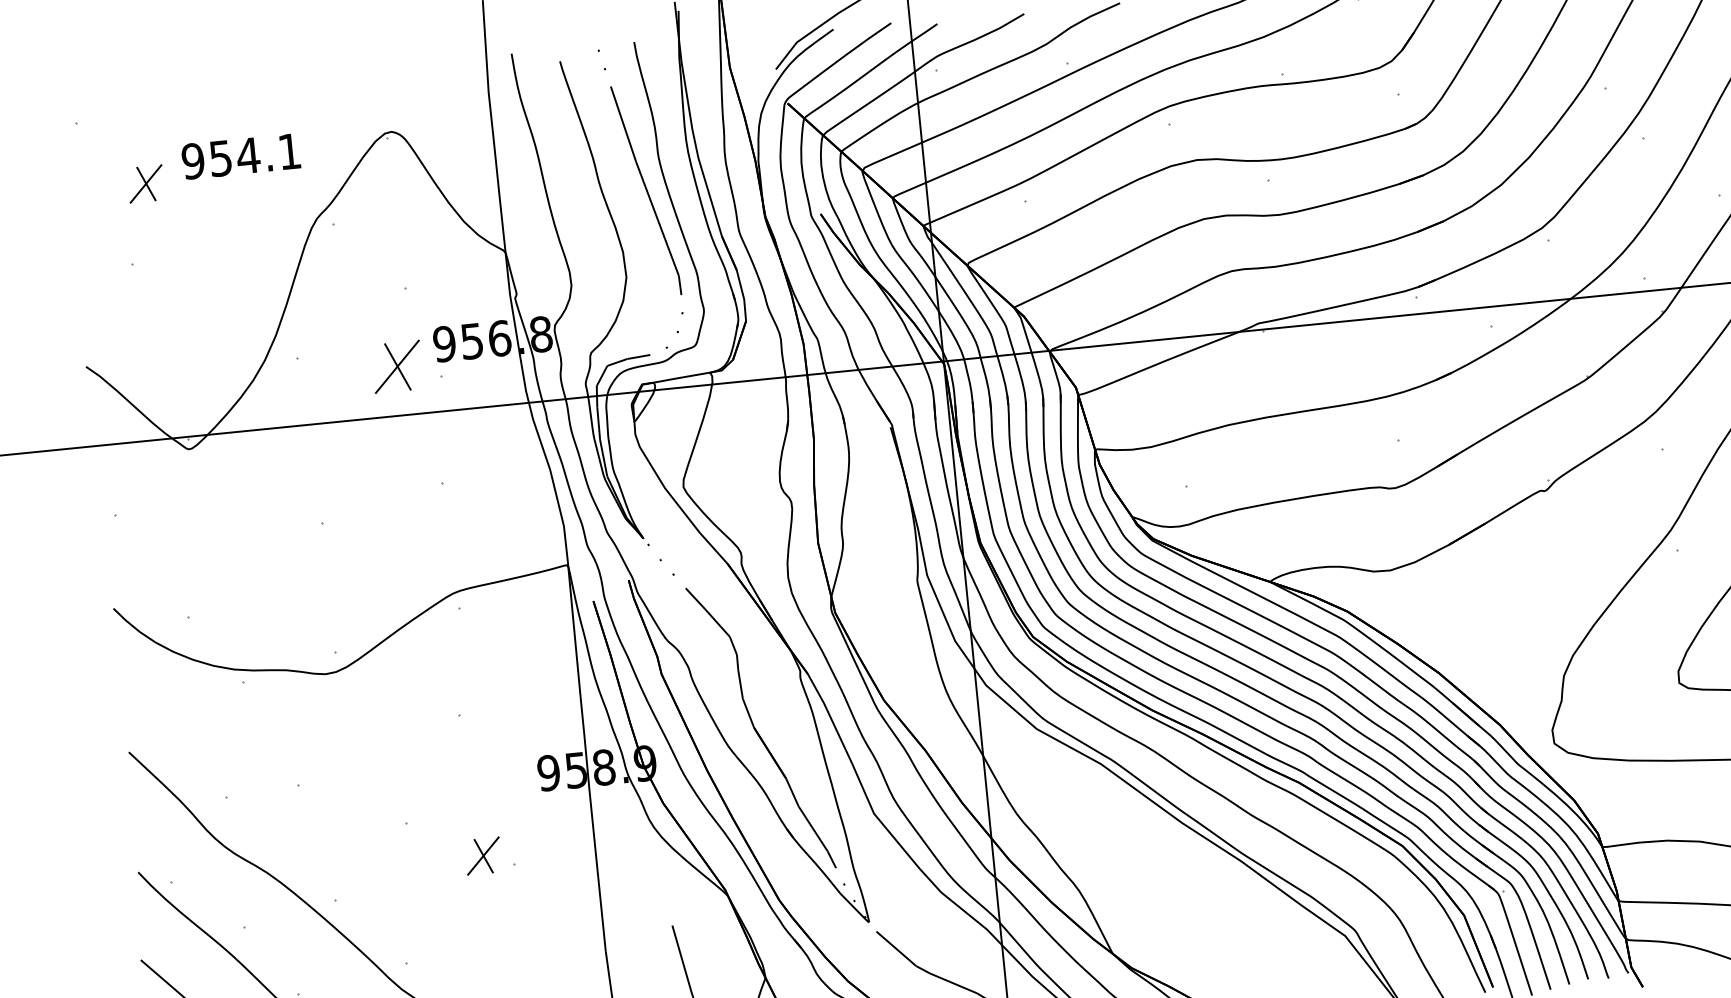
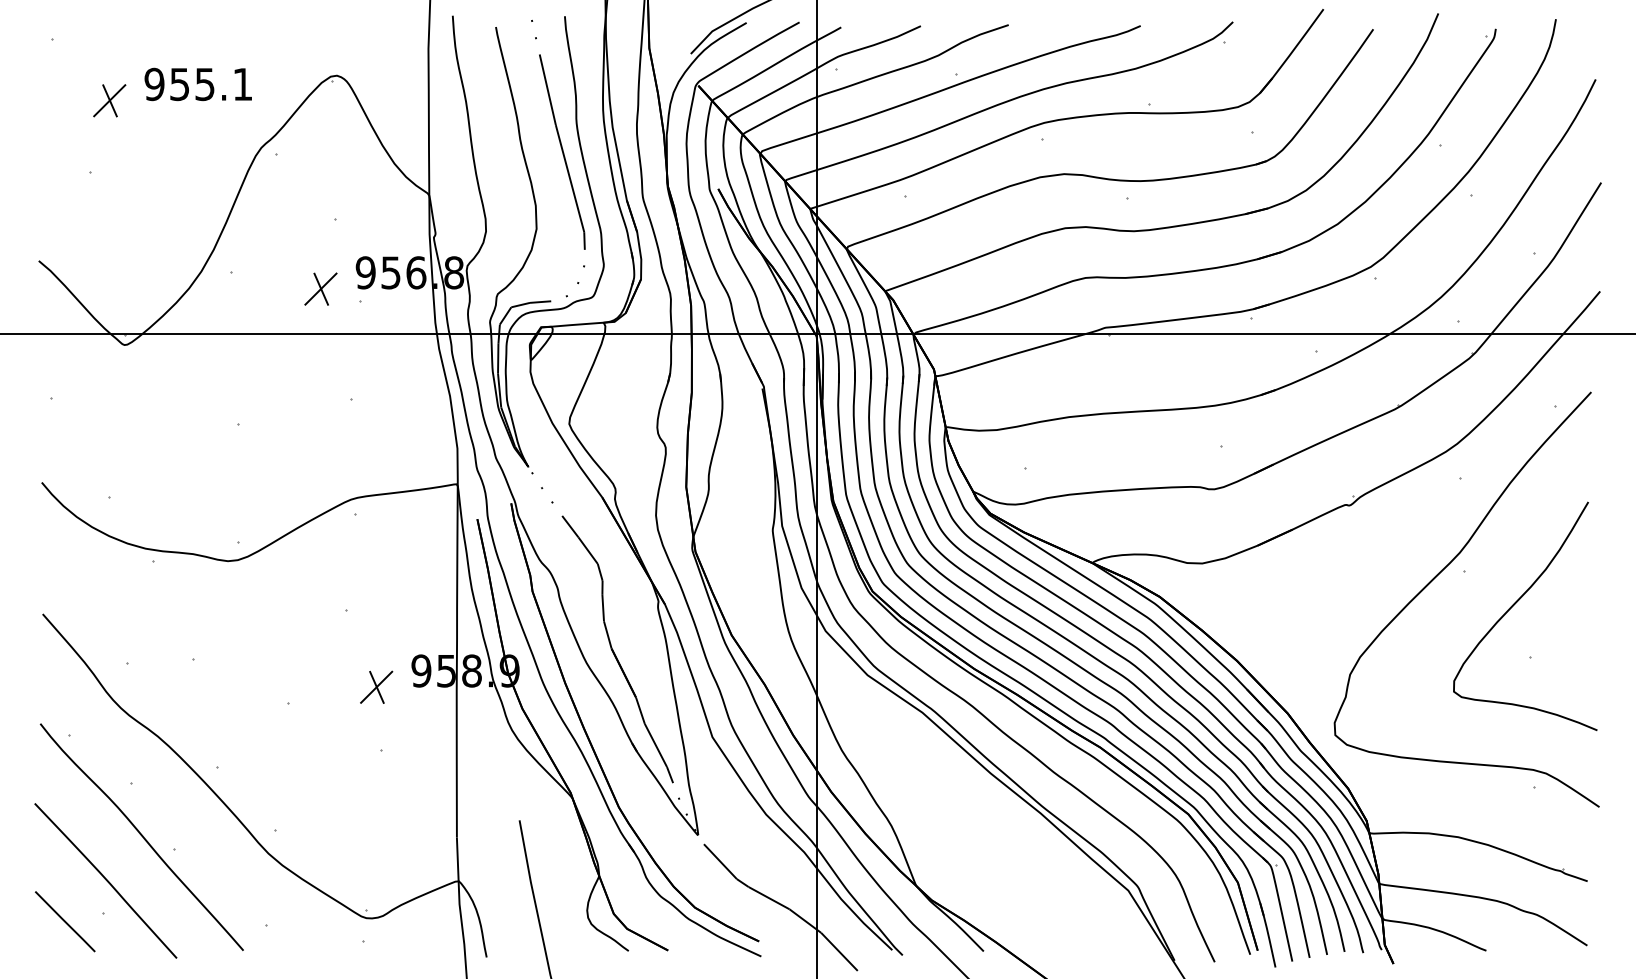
text: (247, 155) -> (204, 84), 954.1 -> 955.1
part: (396, 366) -> (320, 288), size x0.71
part: (483, 855) -> (376, 686), moved

